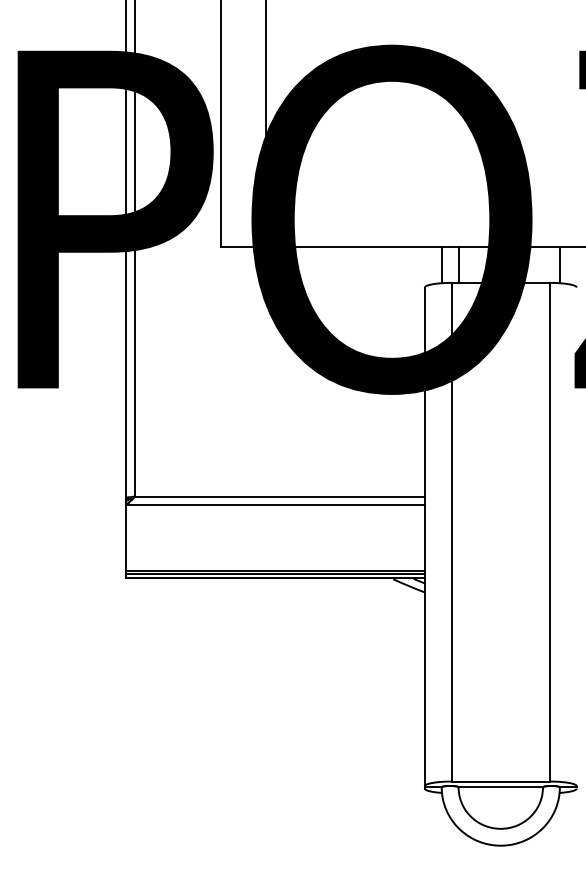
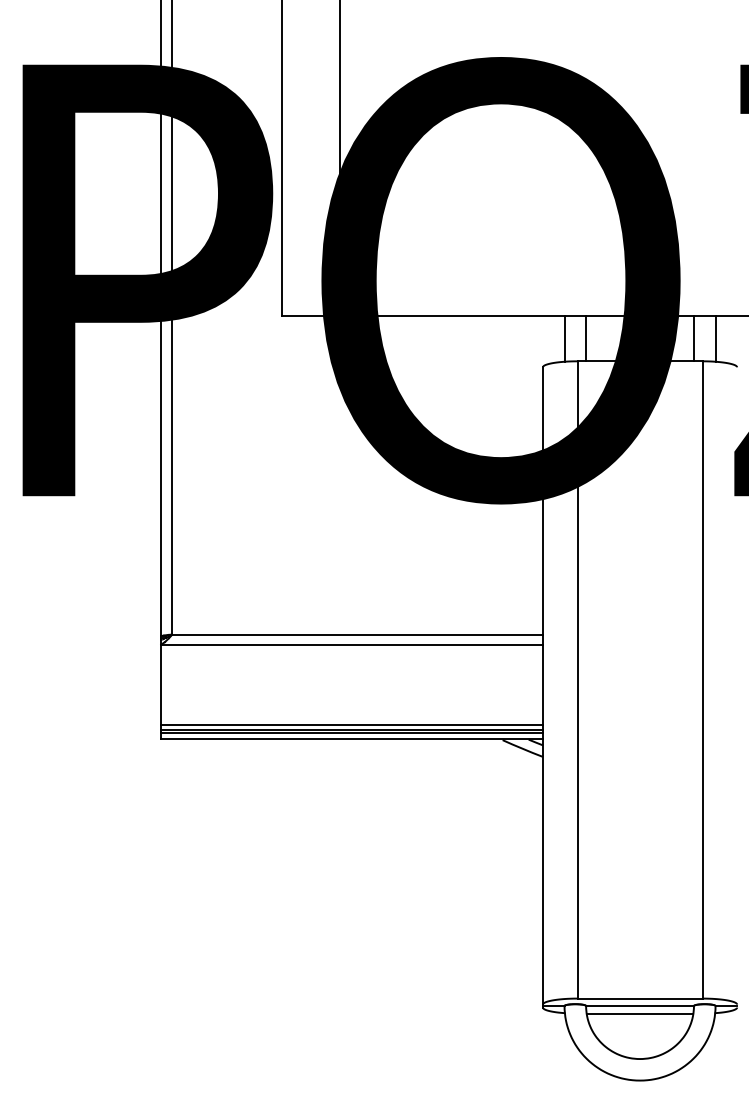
line: (542, 265) -> (693, 338), added
line: (275, 567) -> (351, 725), added
line: (500, 793) -> (639, 1013), added

